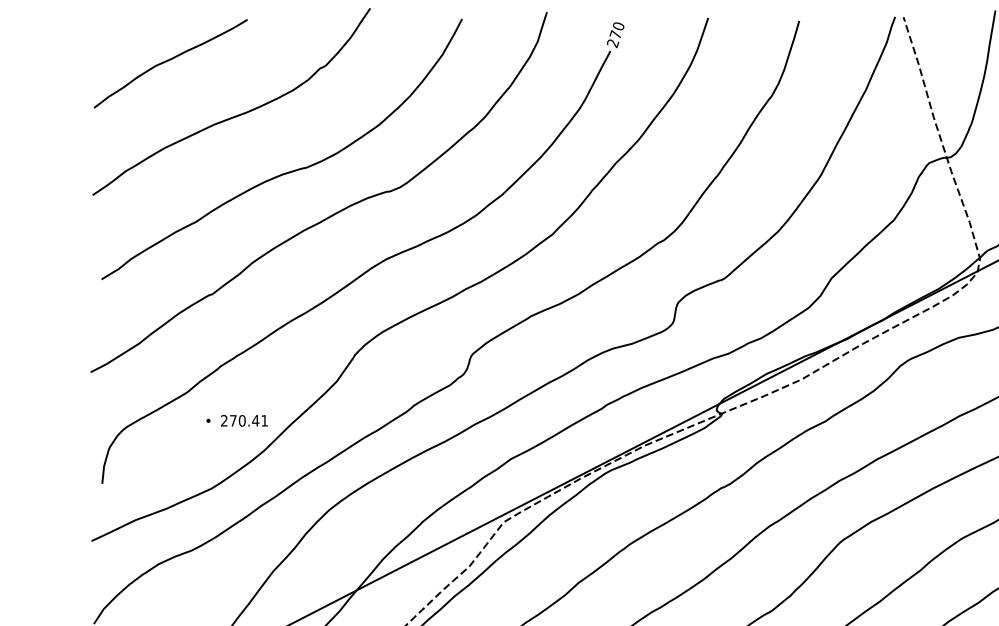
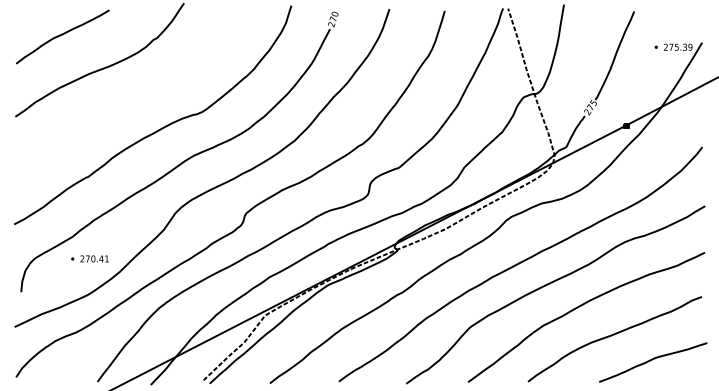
curve: (290, 169) -> (135, 101), removed
part: (236, 420) -> (89, 258), moved

